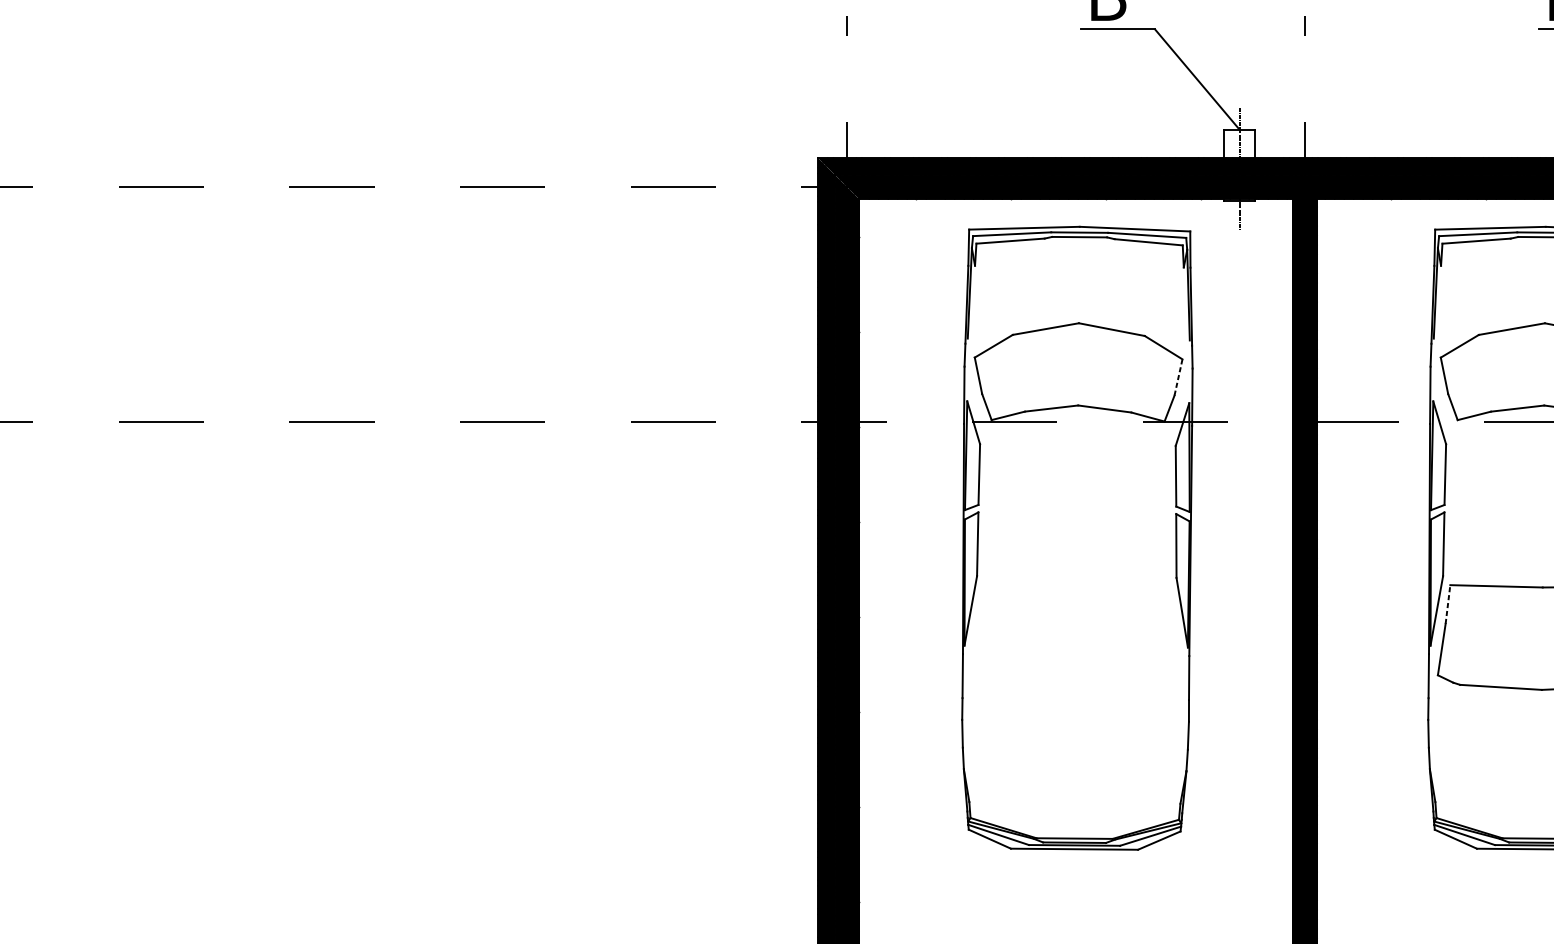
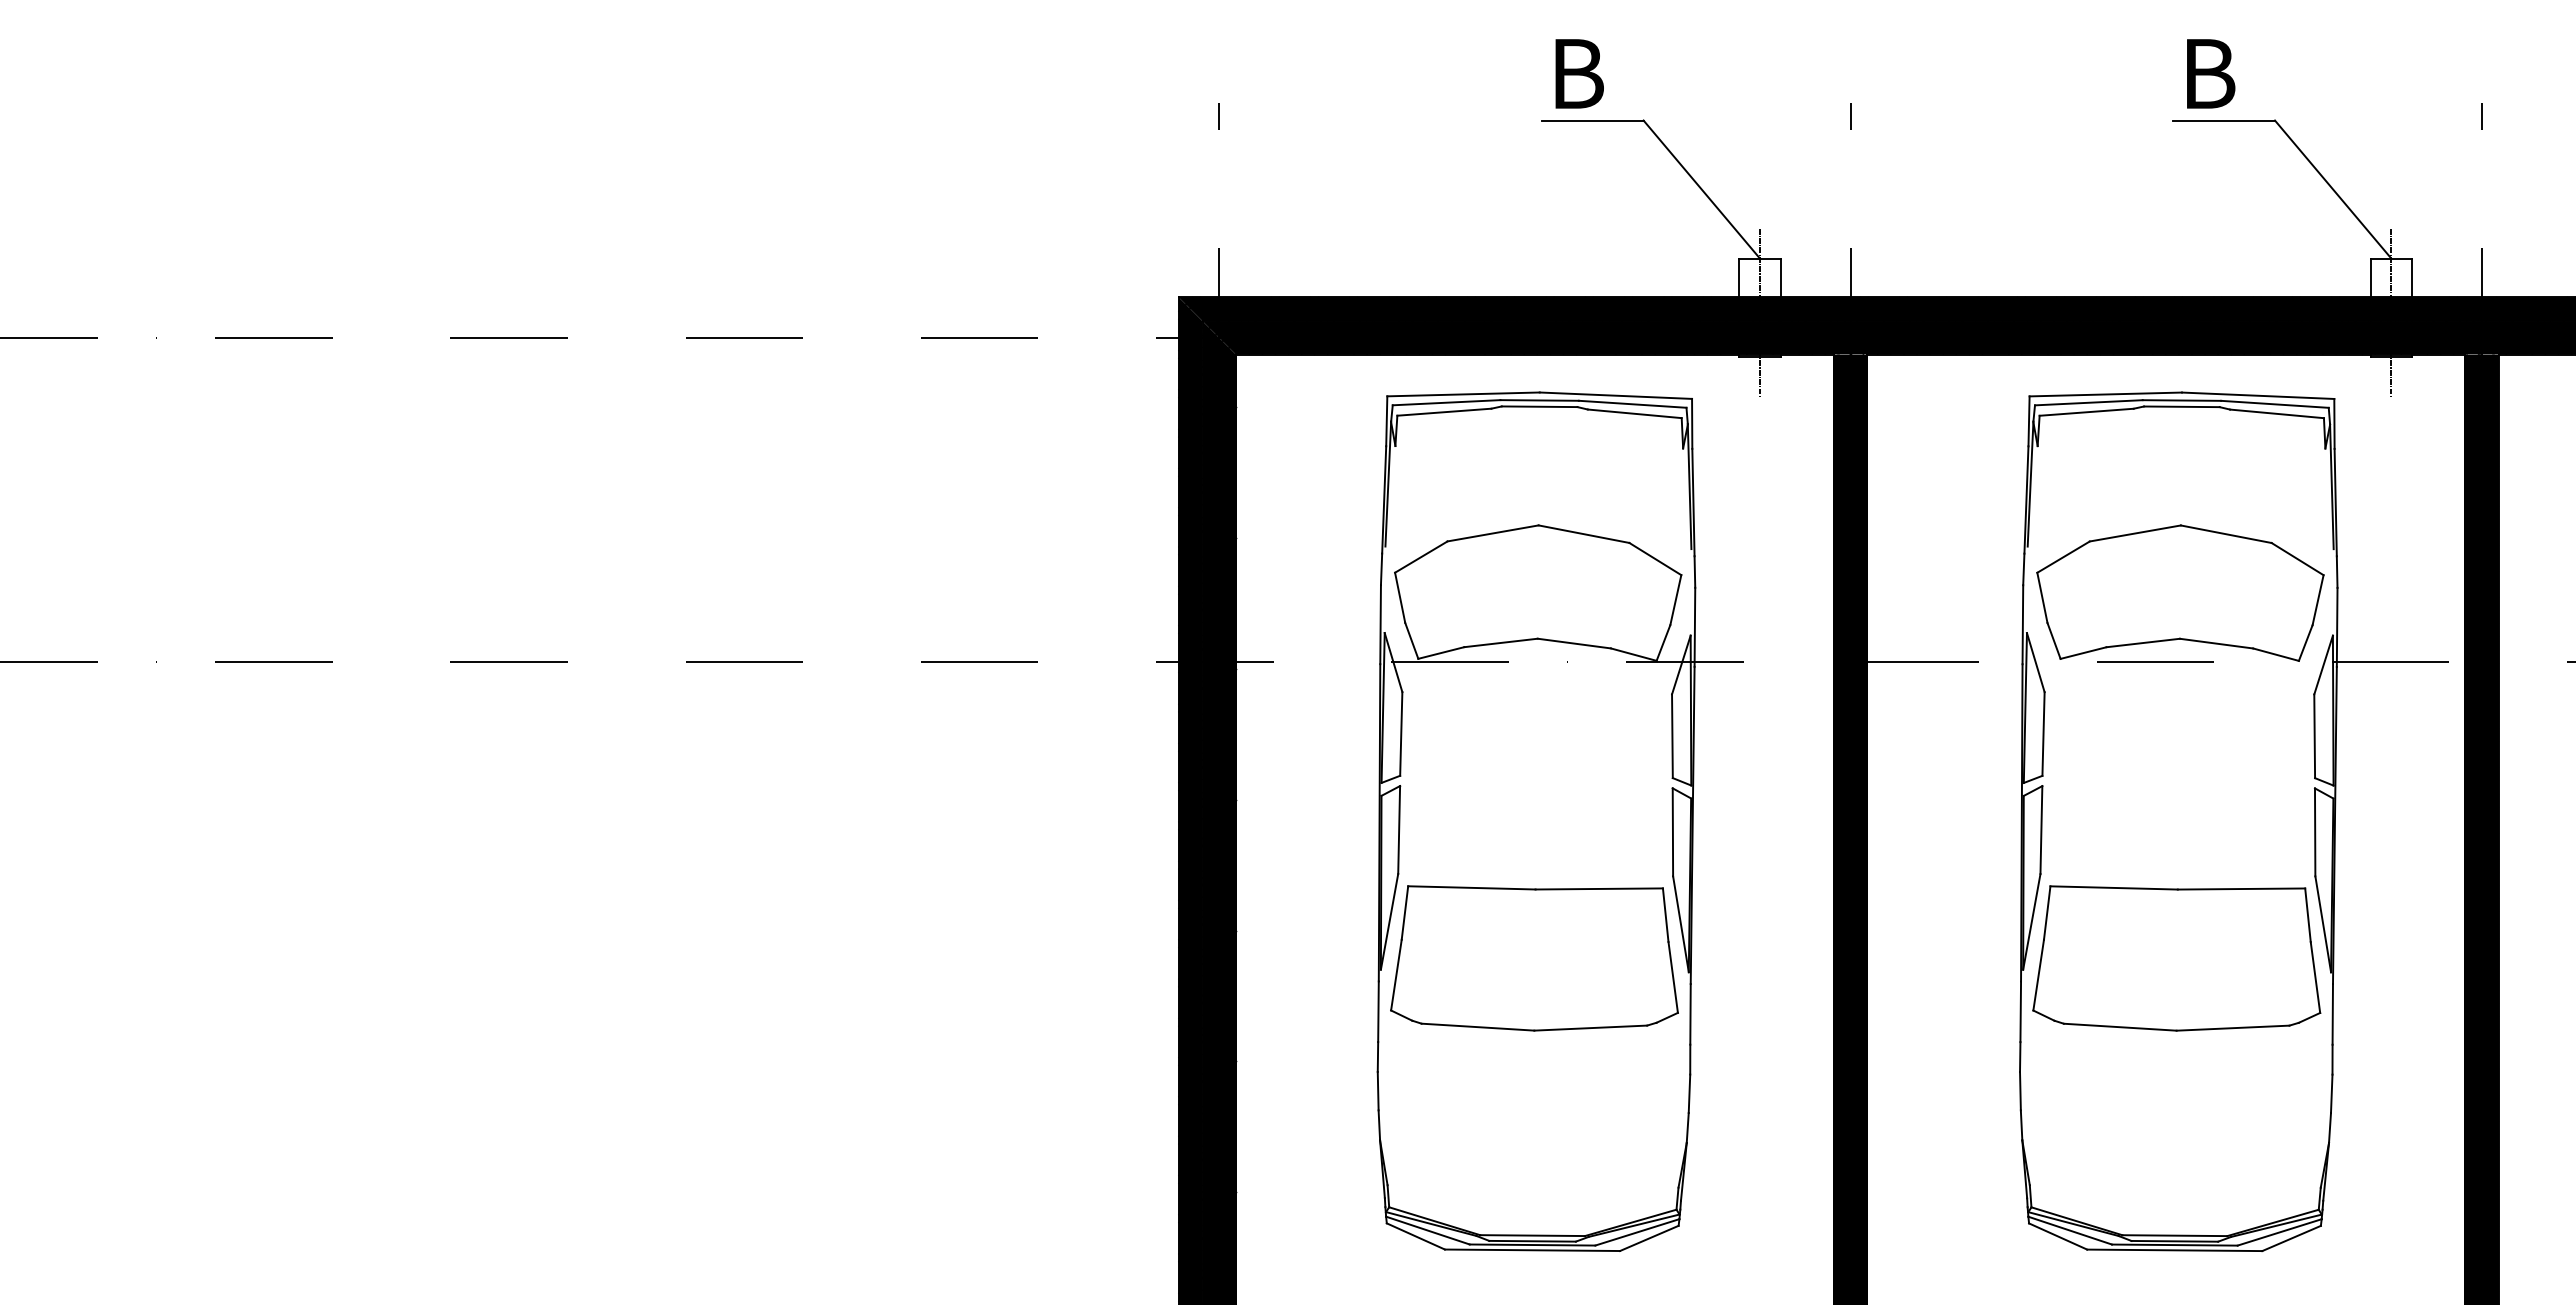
line: (1178, 377) -> (1675, 600), dashed -> solid
line: (1448, 604) -> (2047, 913), dashed -> solid
part: (1075, 637) -> (1534, 958), added

